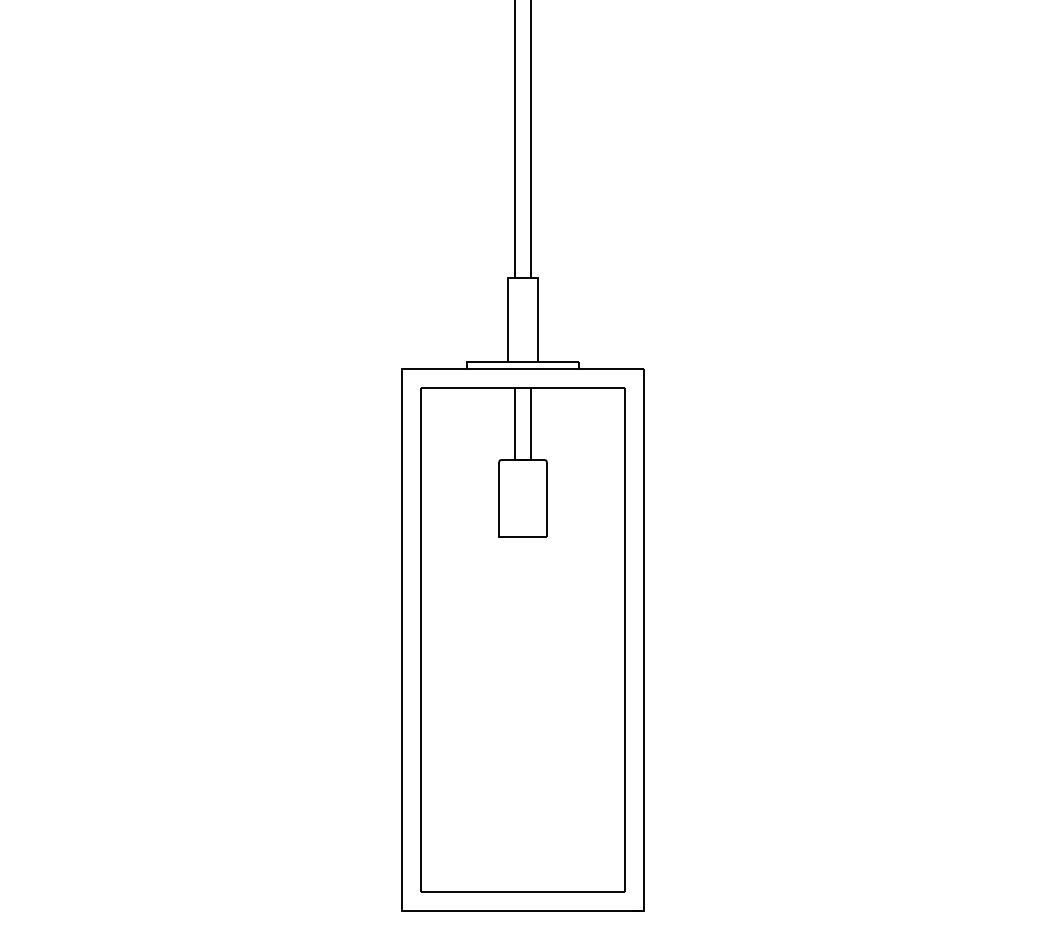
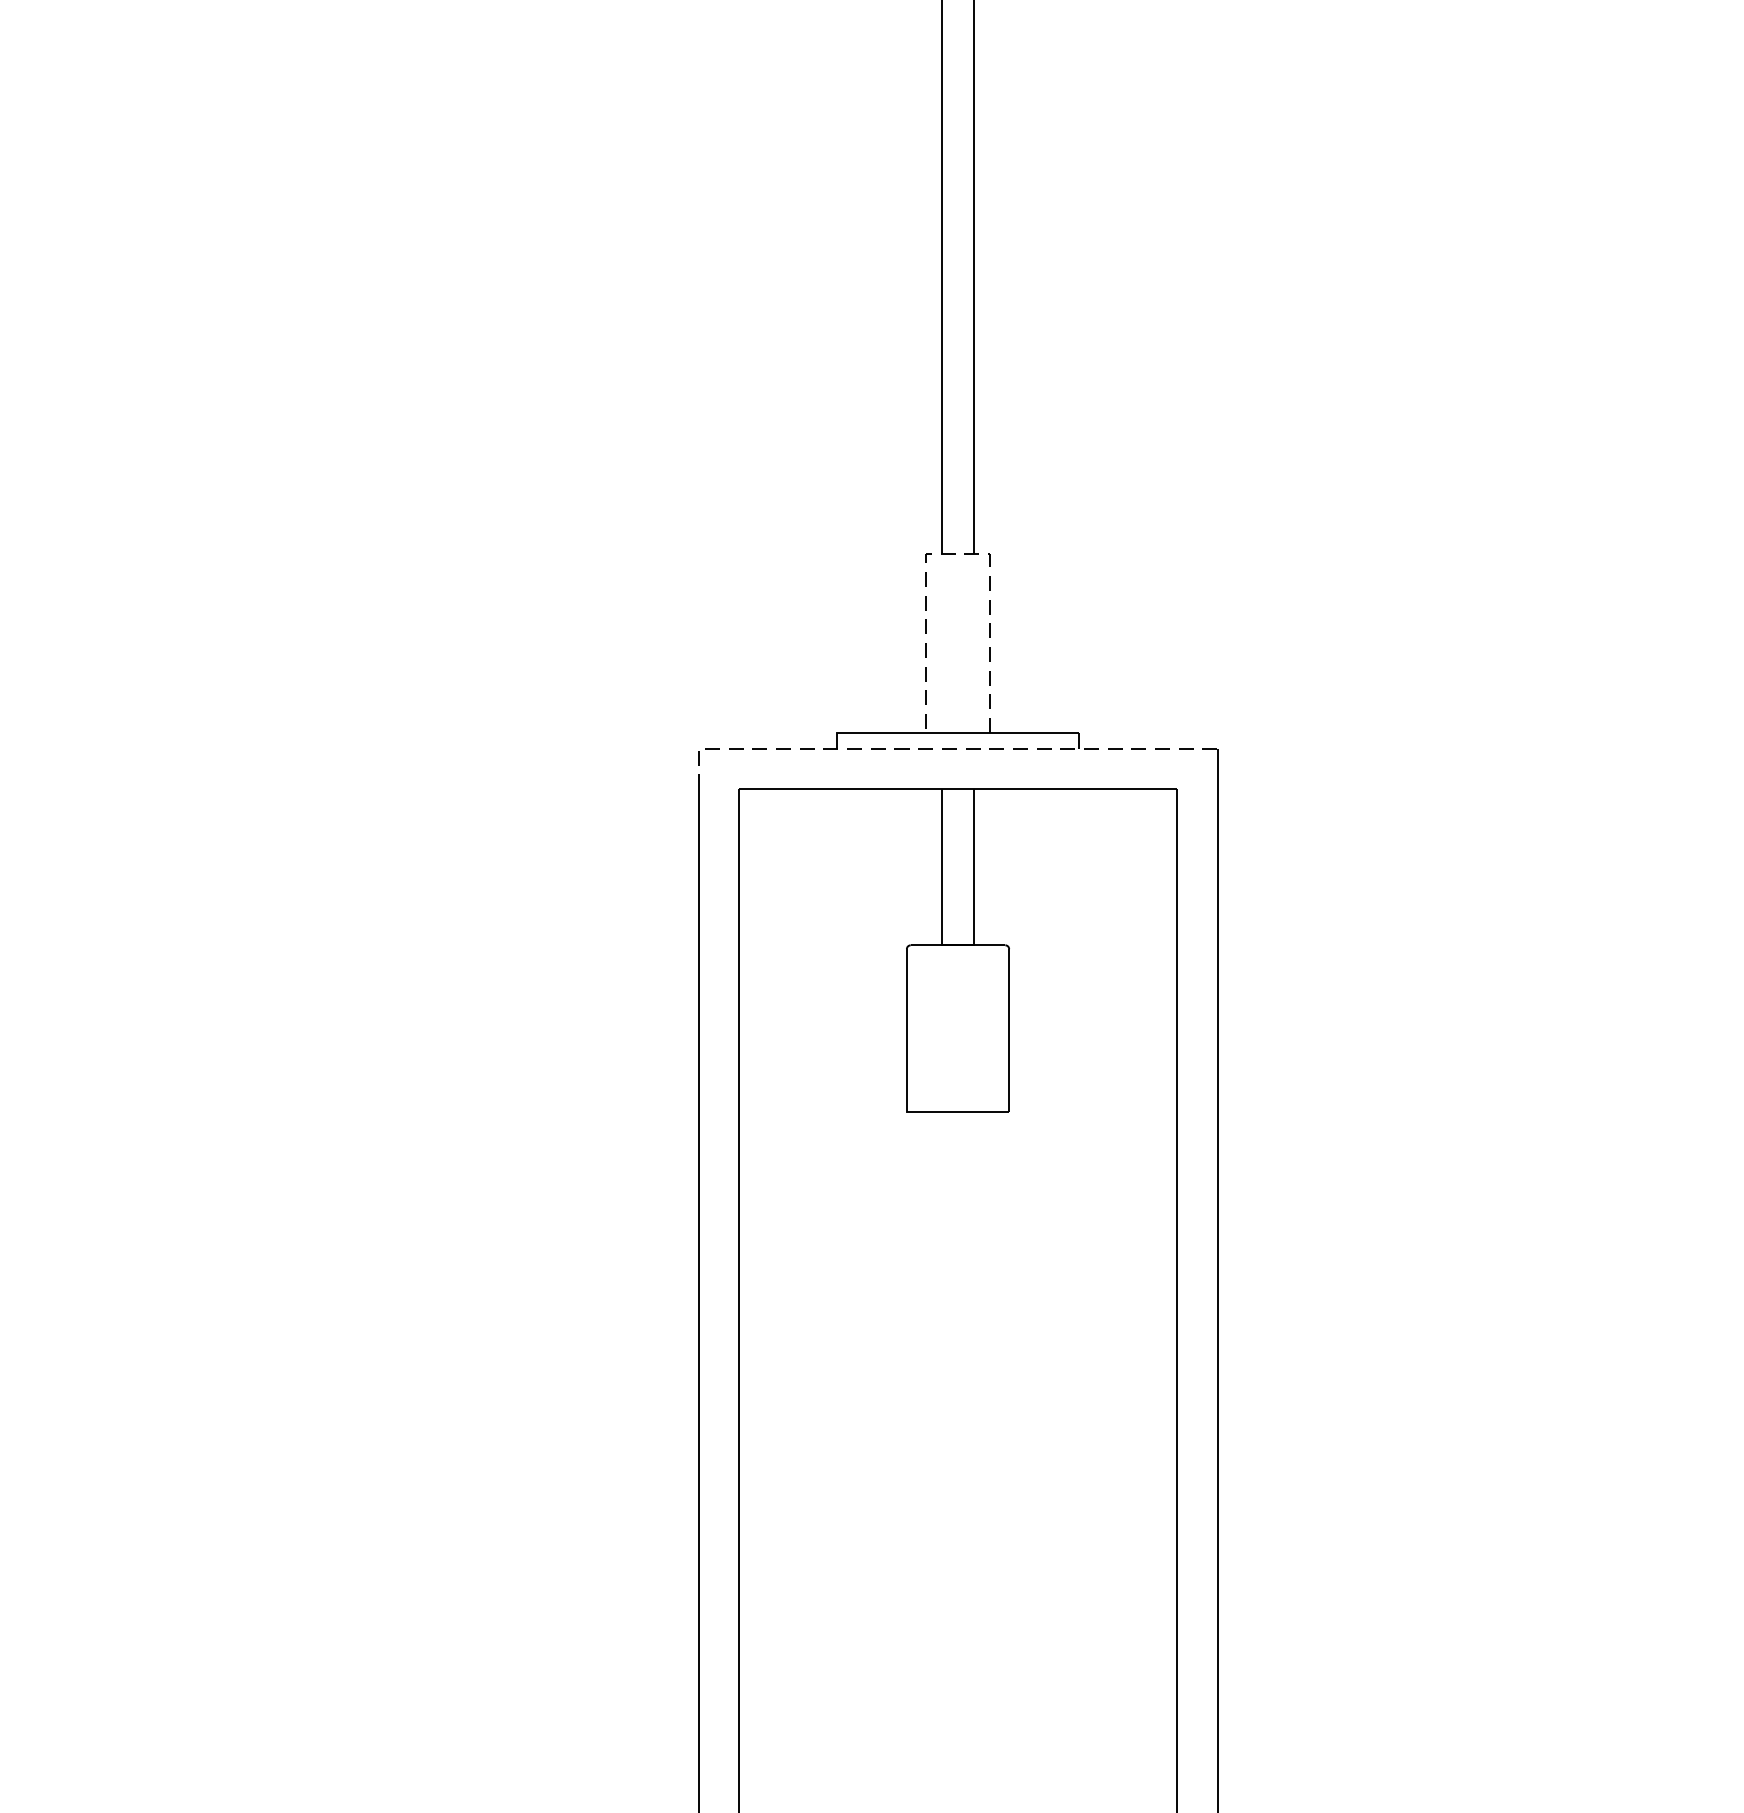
line: (523, 278) -> (959, 554), solid -> dashed
line: (513, 368) -> (937, 747), solid -> dashed

